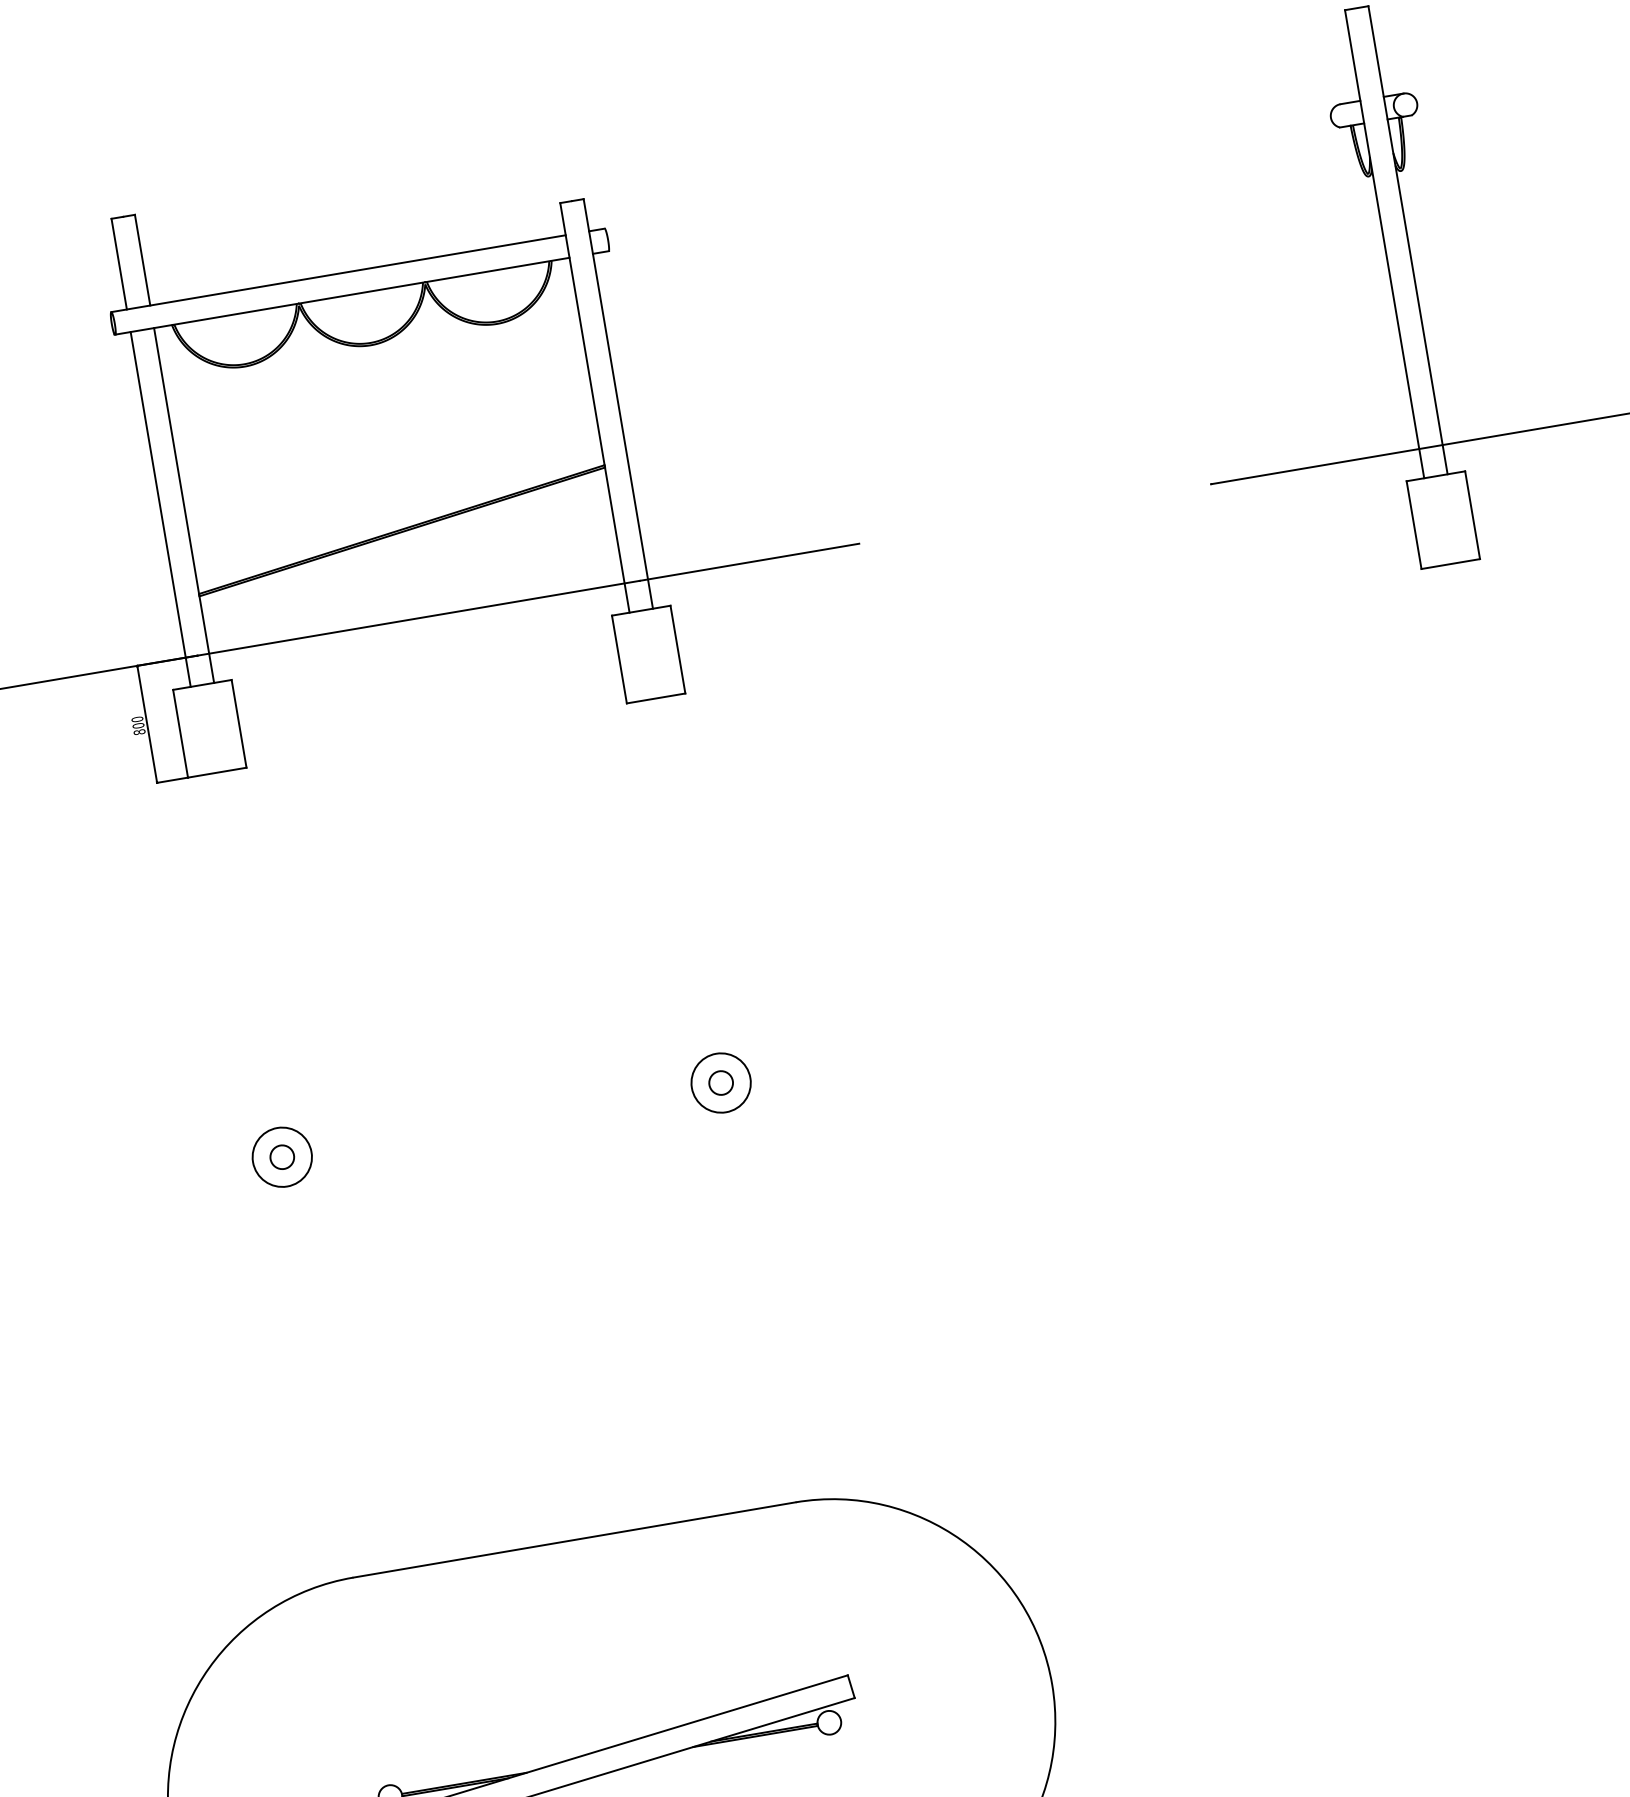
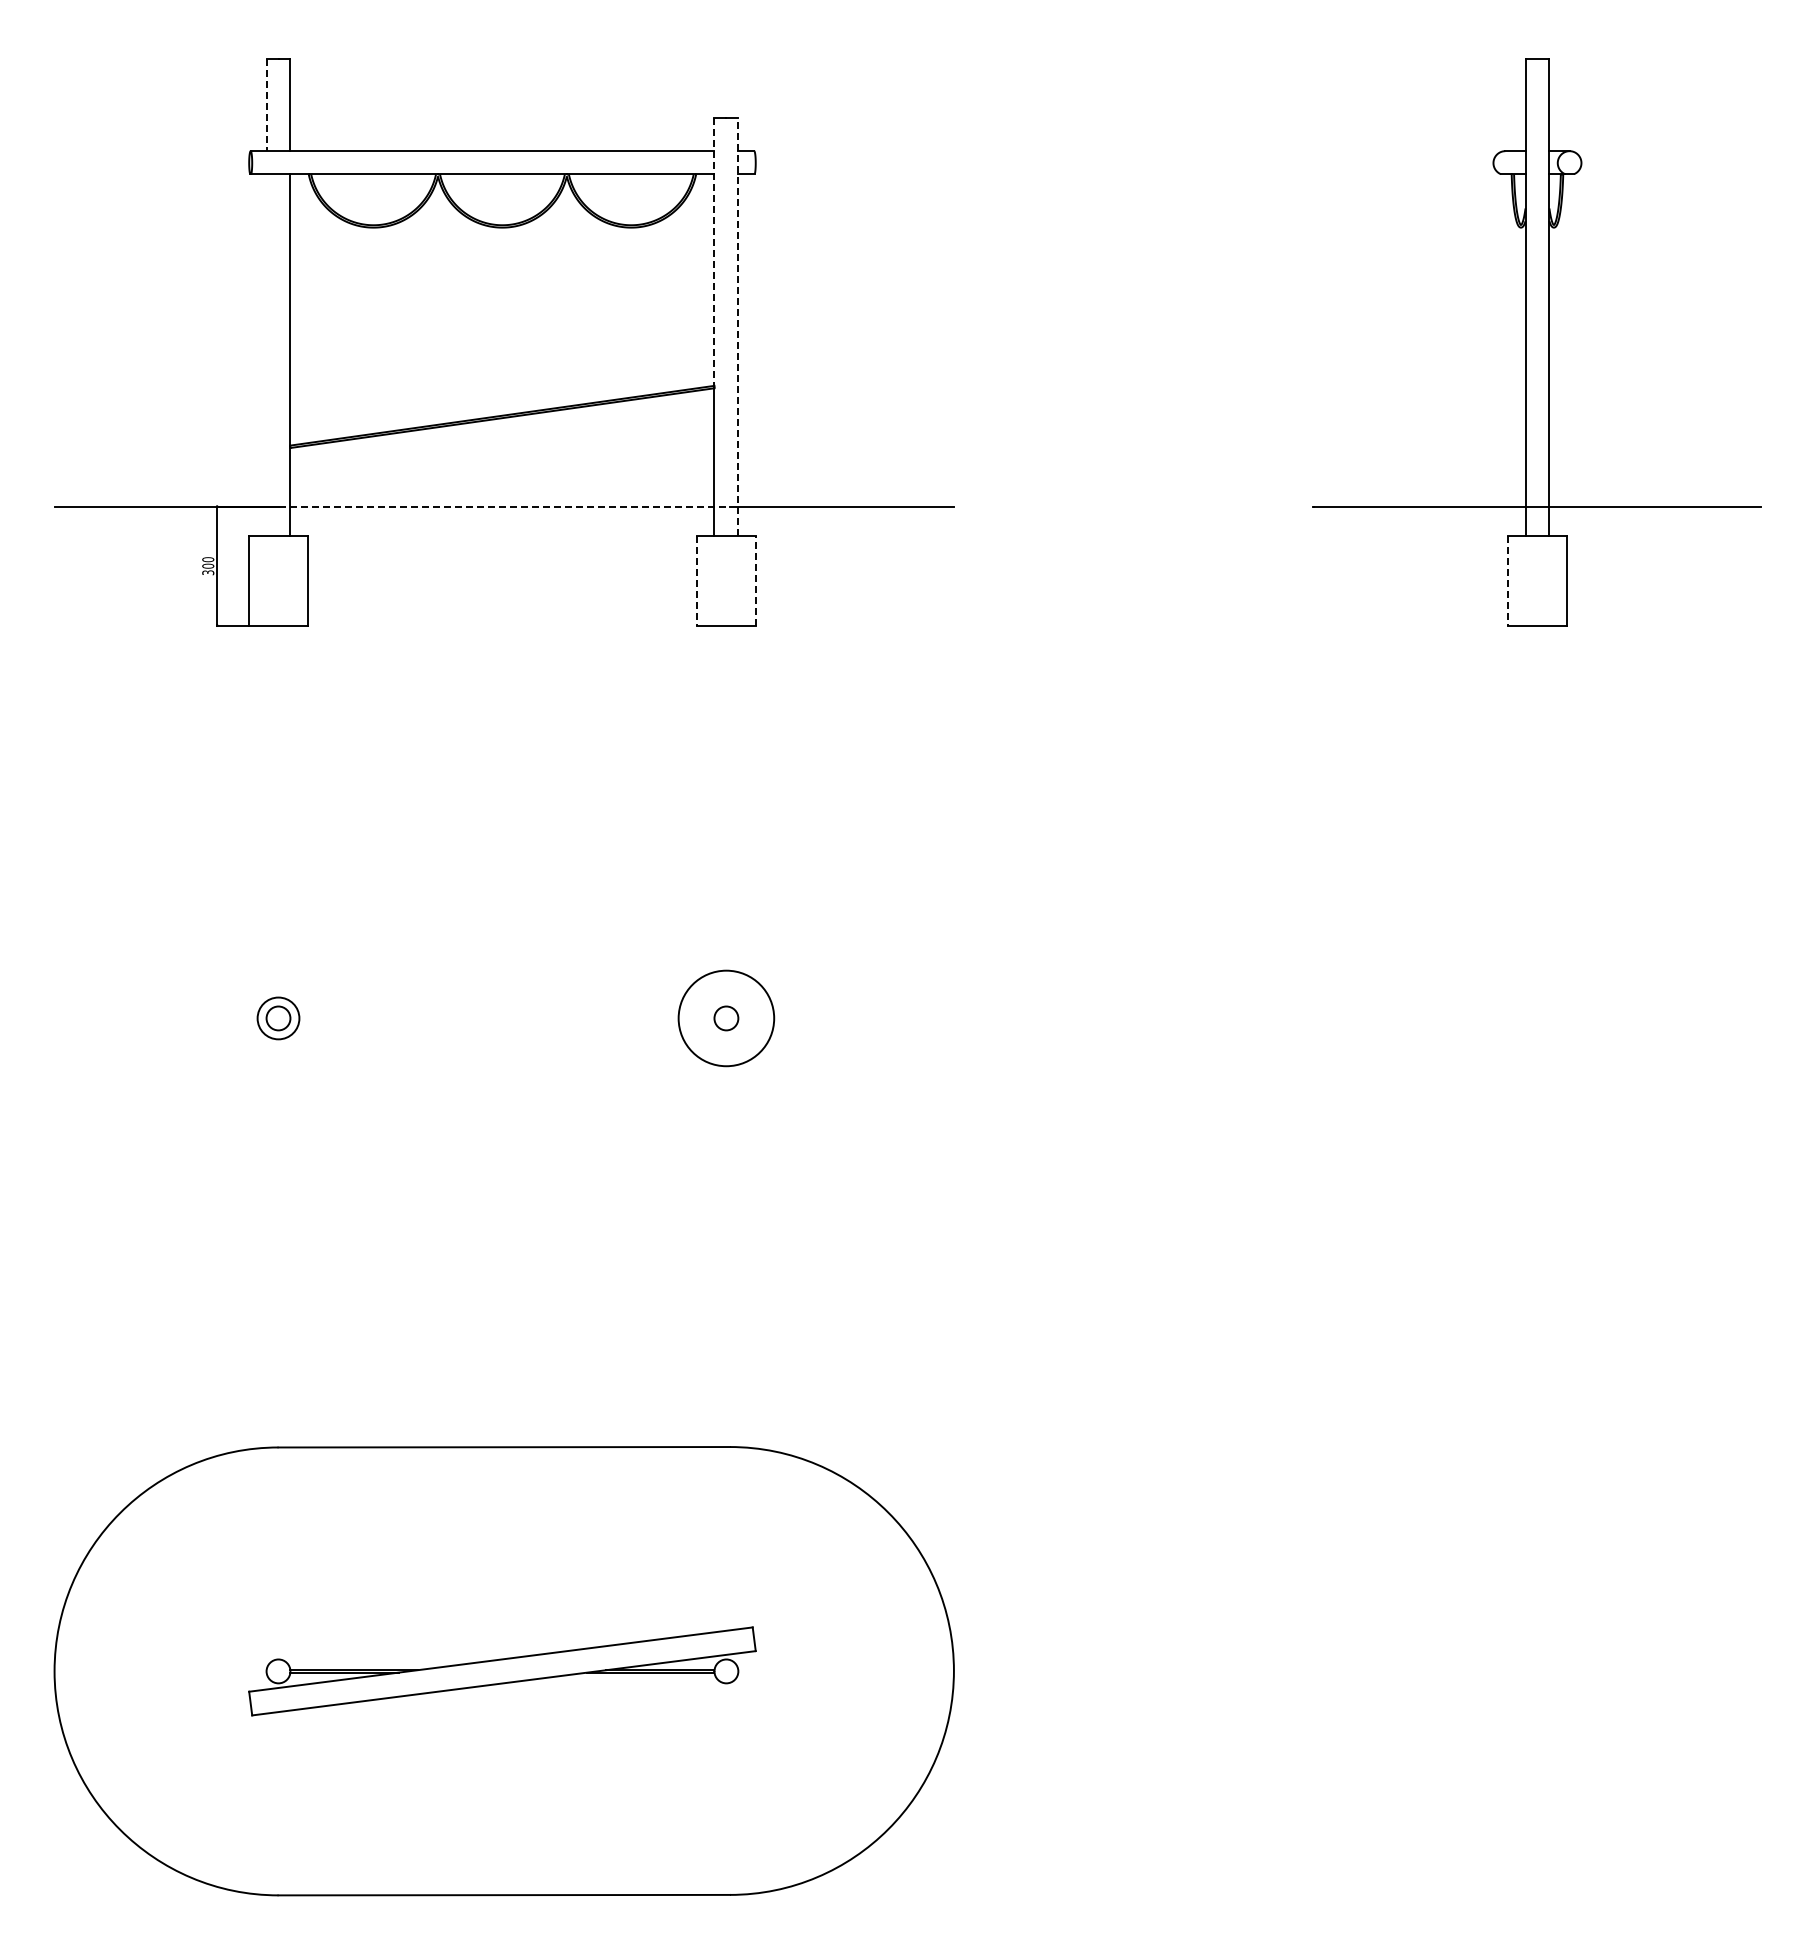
line: (119, 264) -> (266, 105), solid -> dashed
line: (582, 335) -> (714, 253), solid -> dashed
line: (618, 403) -> (738, 326), solid -> dashed
line: (160, 509) -> (266, 355), removed
line: (1414, 525) -> (1507, 581), solid -> dashed
line: (418, 618) -> (504, 506), solid -> dashed
line: (678, 649) -> (756, 581), solid -> dashed
line: (619, 659) -> (696, 581), solid -> dashed
text: (139, 731) -> (208, 572), 800 -> 300
circle: (721, 1083) -> (726, 1018), size x1.6
circle: (282, 1157) -> (278, 1018), size x0.7

